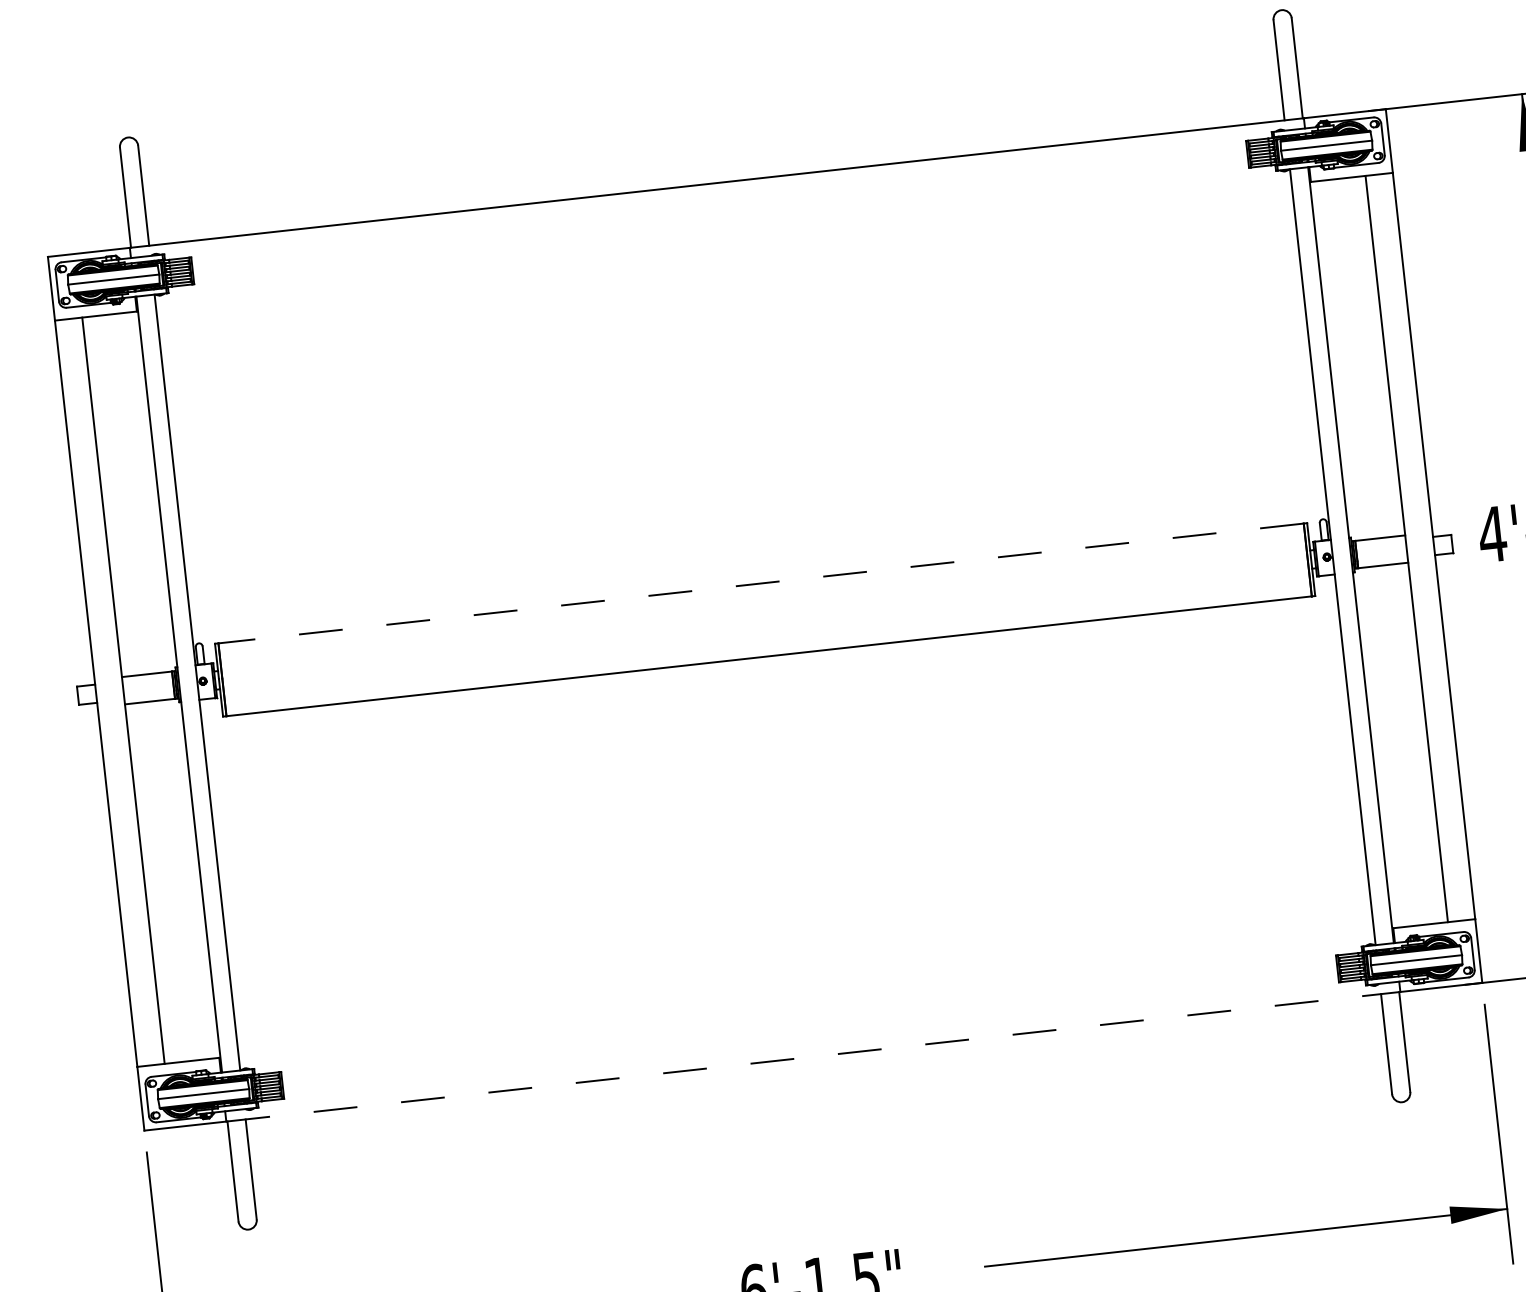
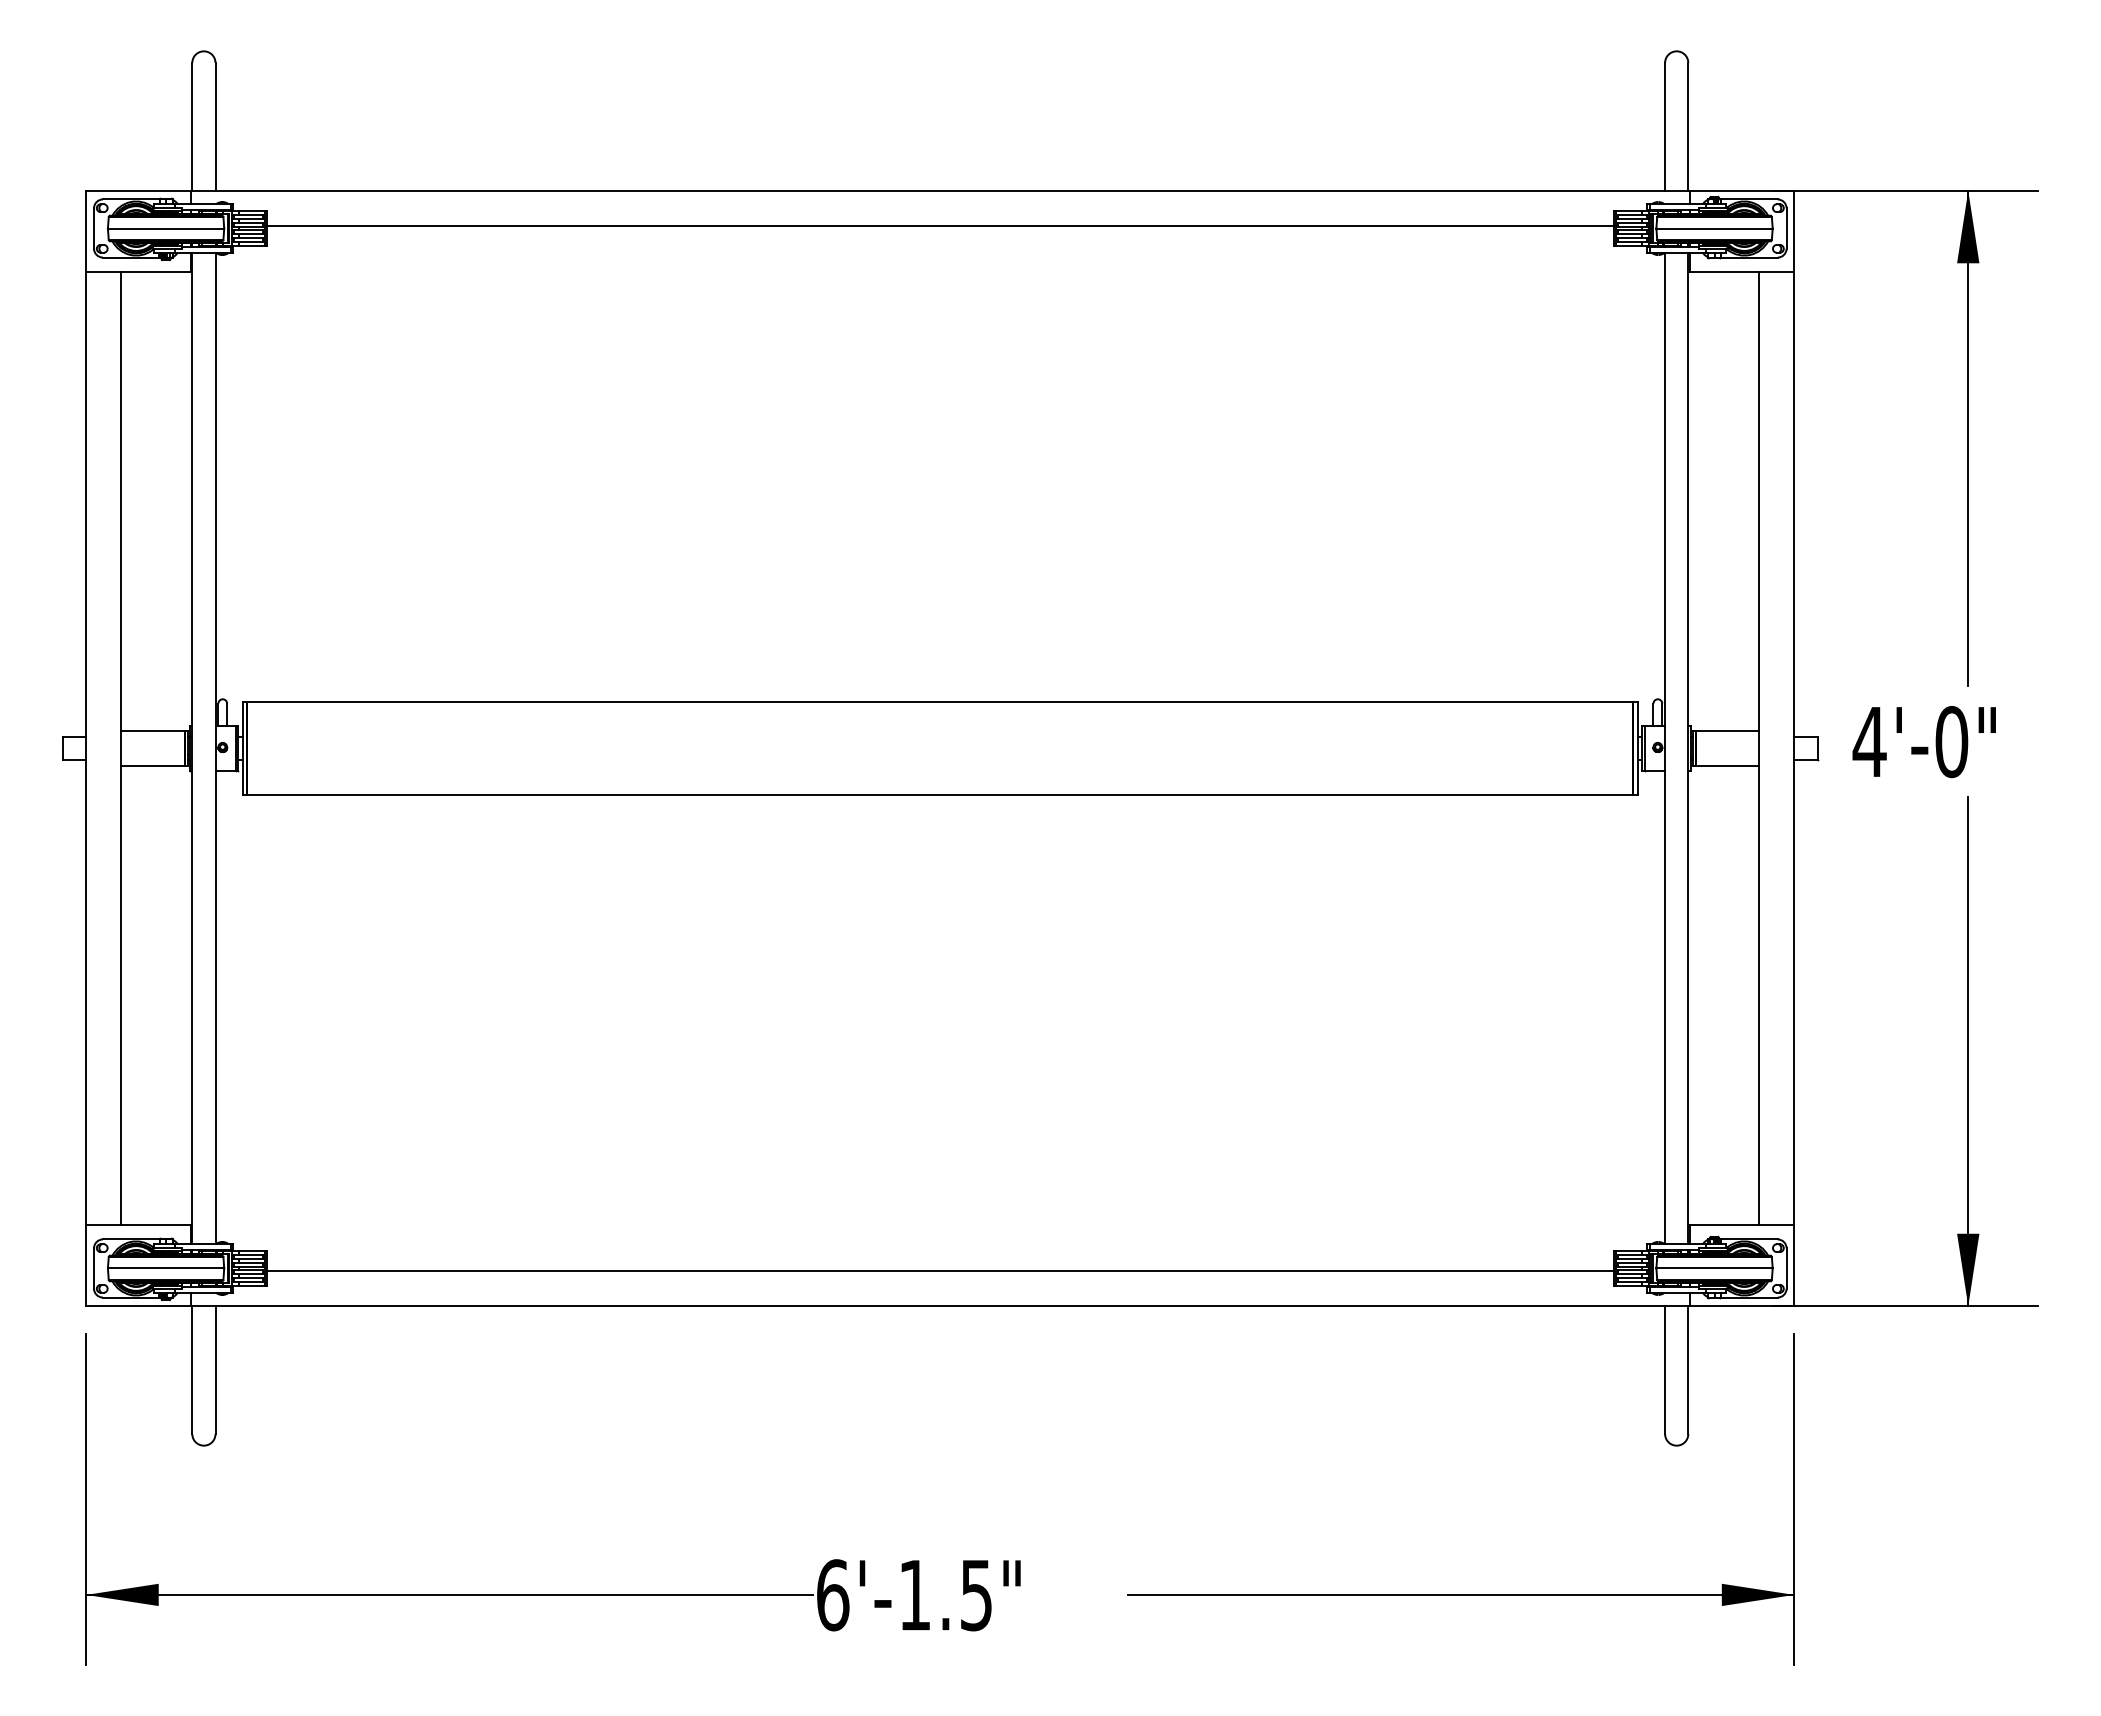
line: (719, 210) -> (939, 225), added
line: (761, 583) -> (940, 702), dashed -> solid
line: (809, 1029) -> (939, 1271), added
line: (813, 1056) -> (940, 1306), dashed -> solid

